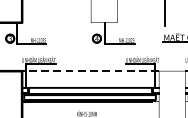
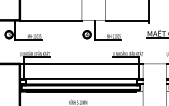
line: (56, 22) -> (50, 20), added
line: (140, 22) -> (126, 20), added
line: (90, 70) -> (81, 63), dashed -> solid

